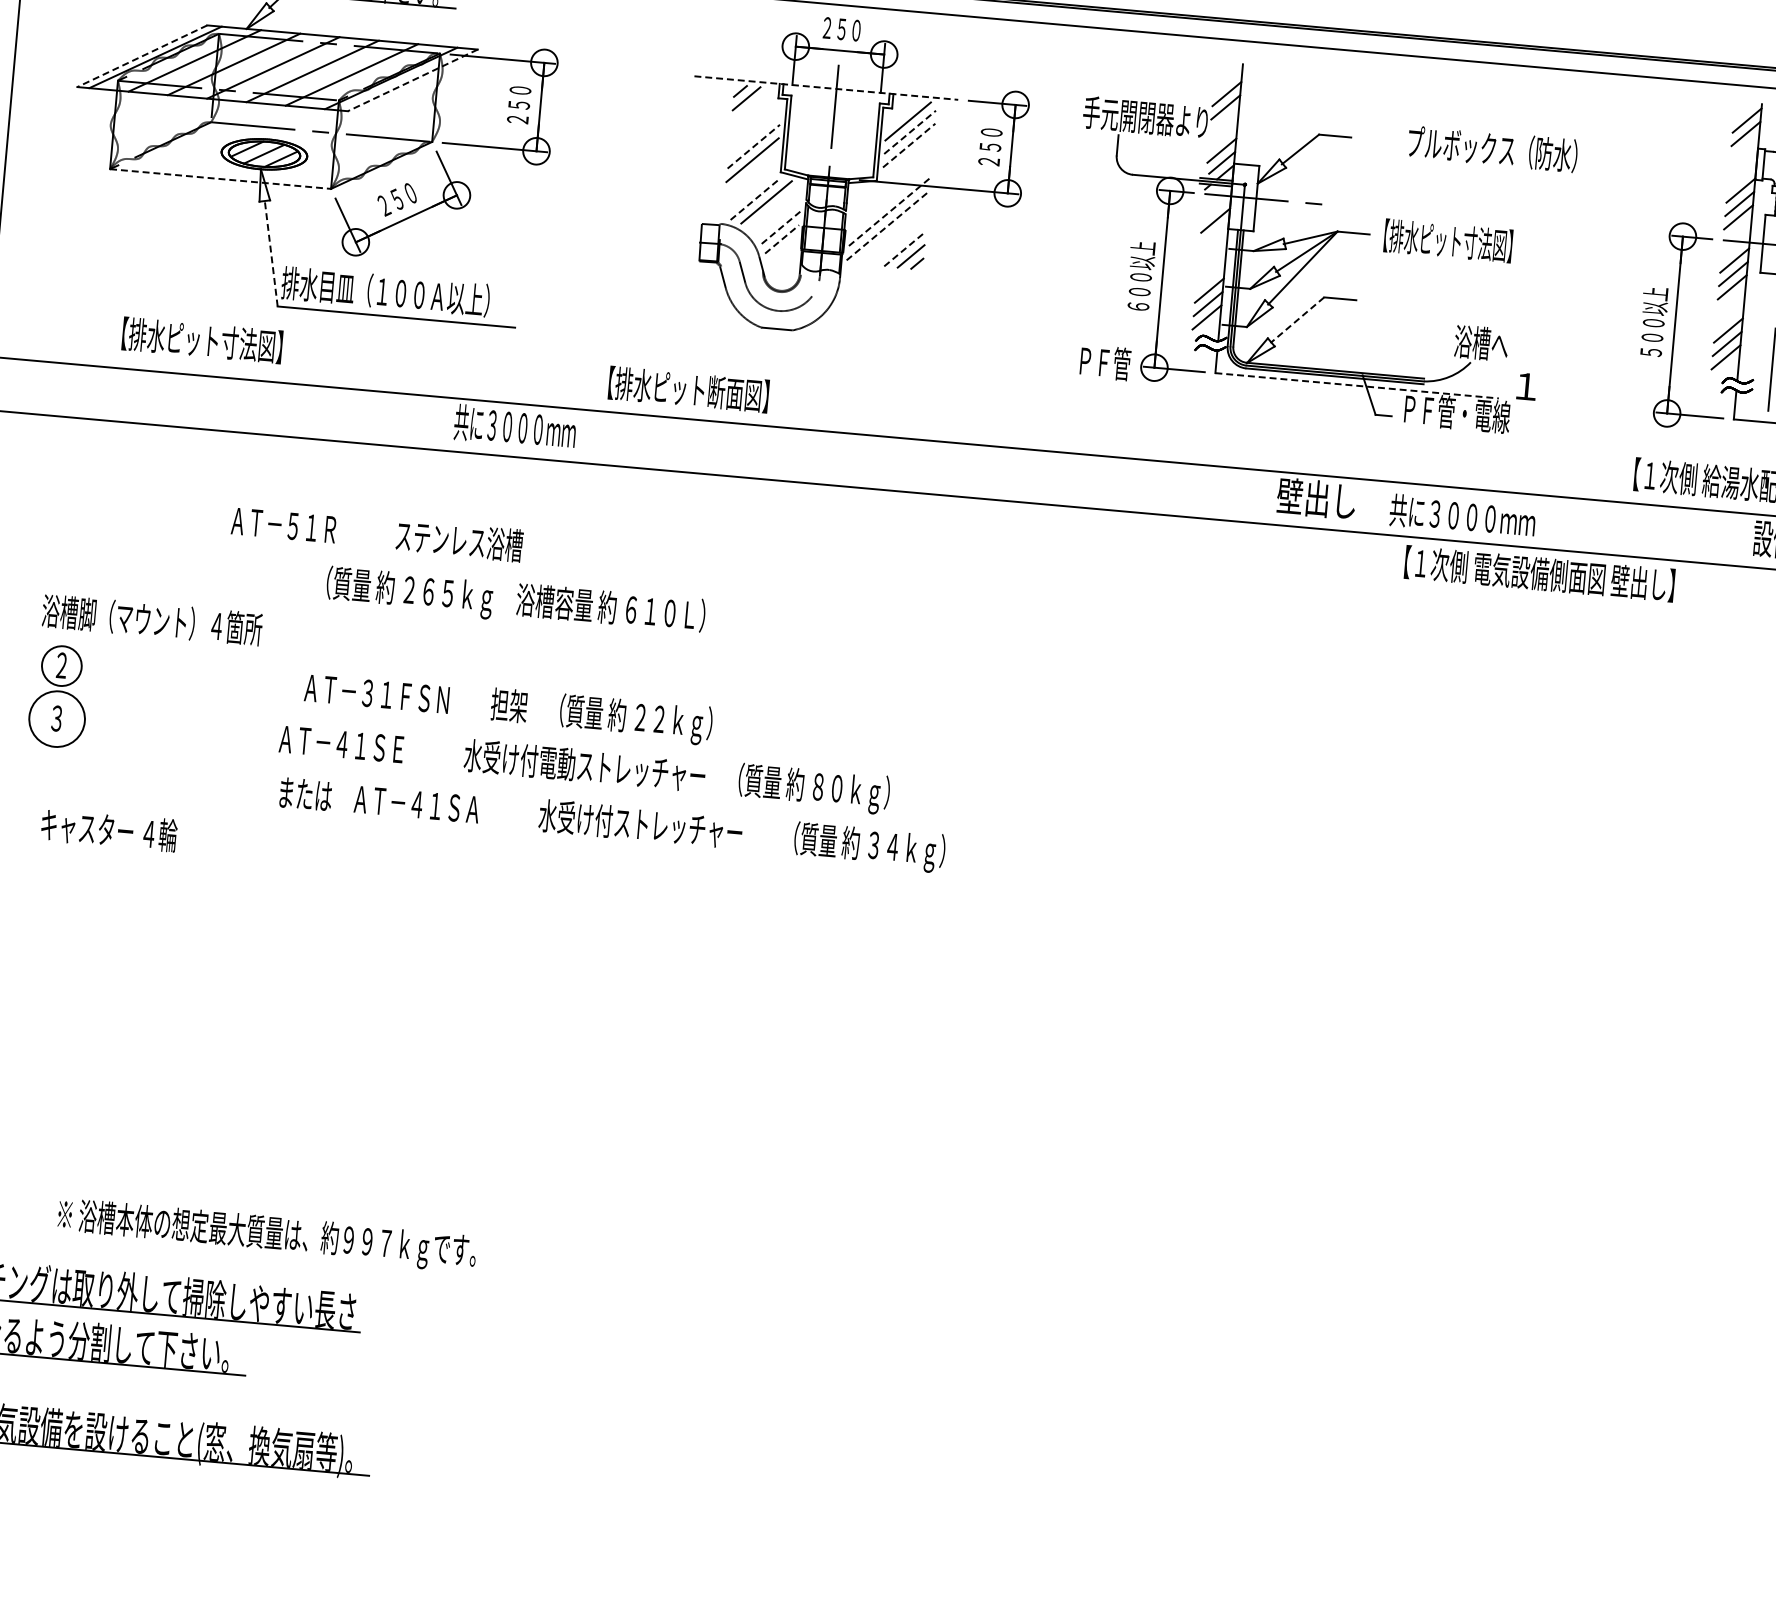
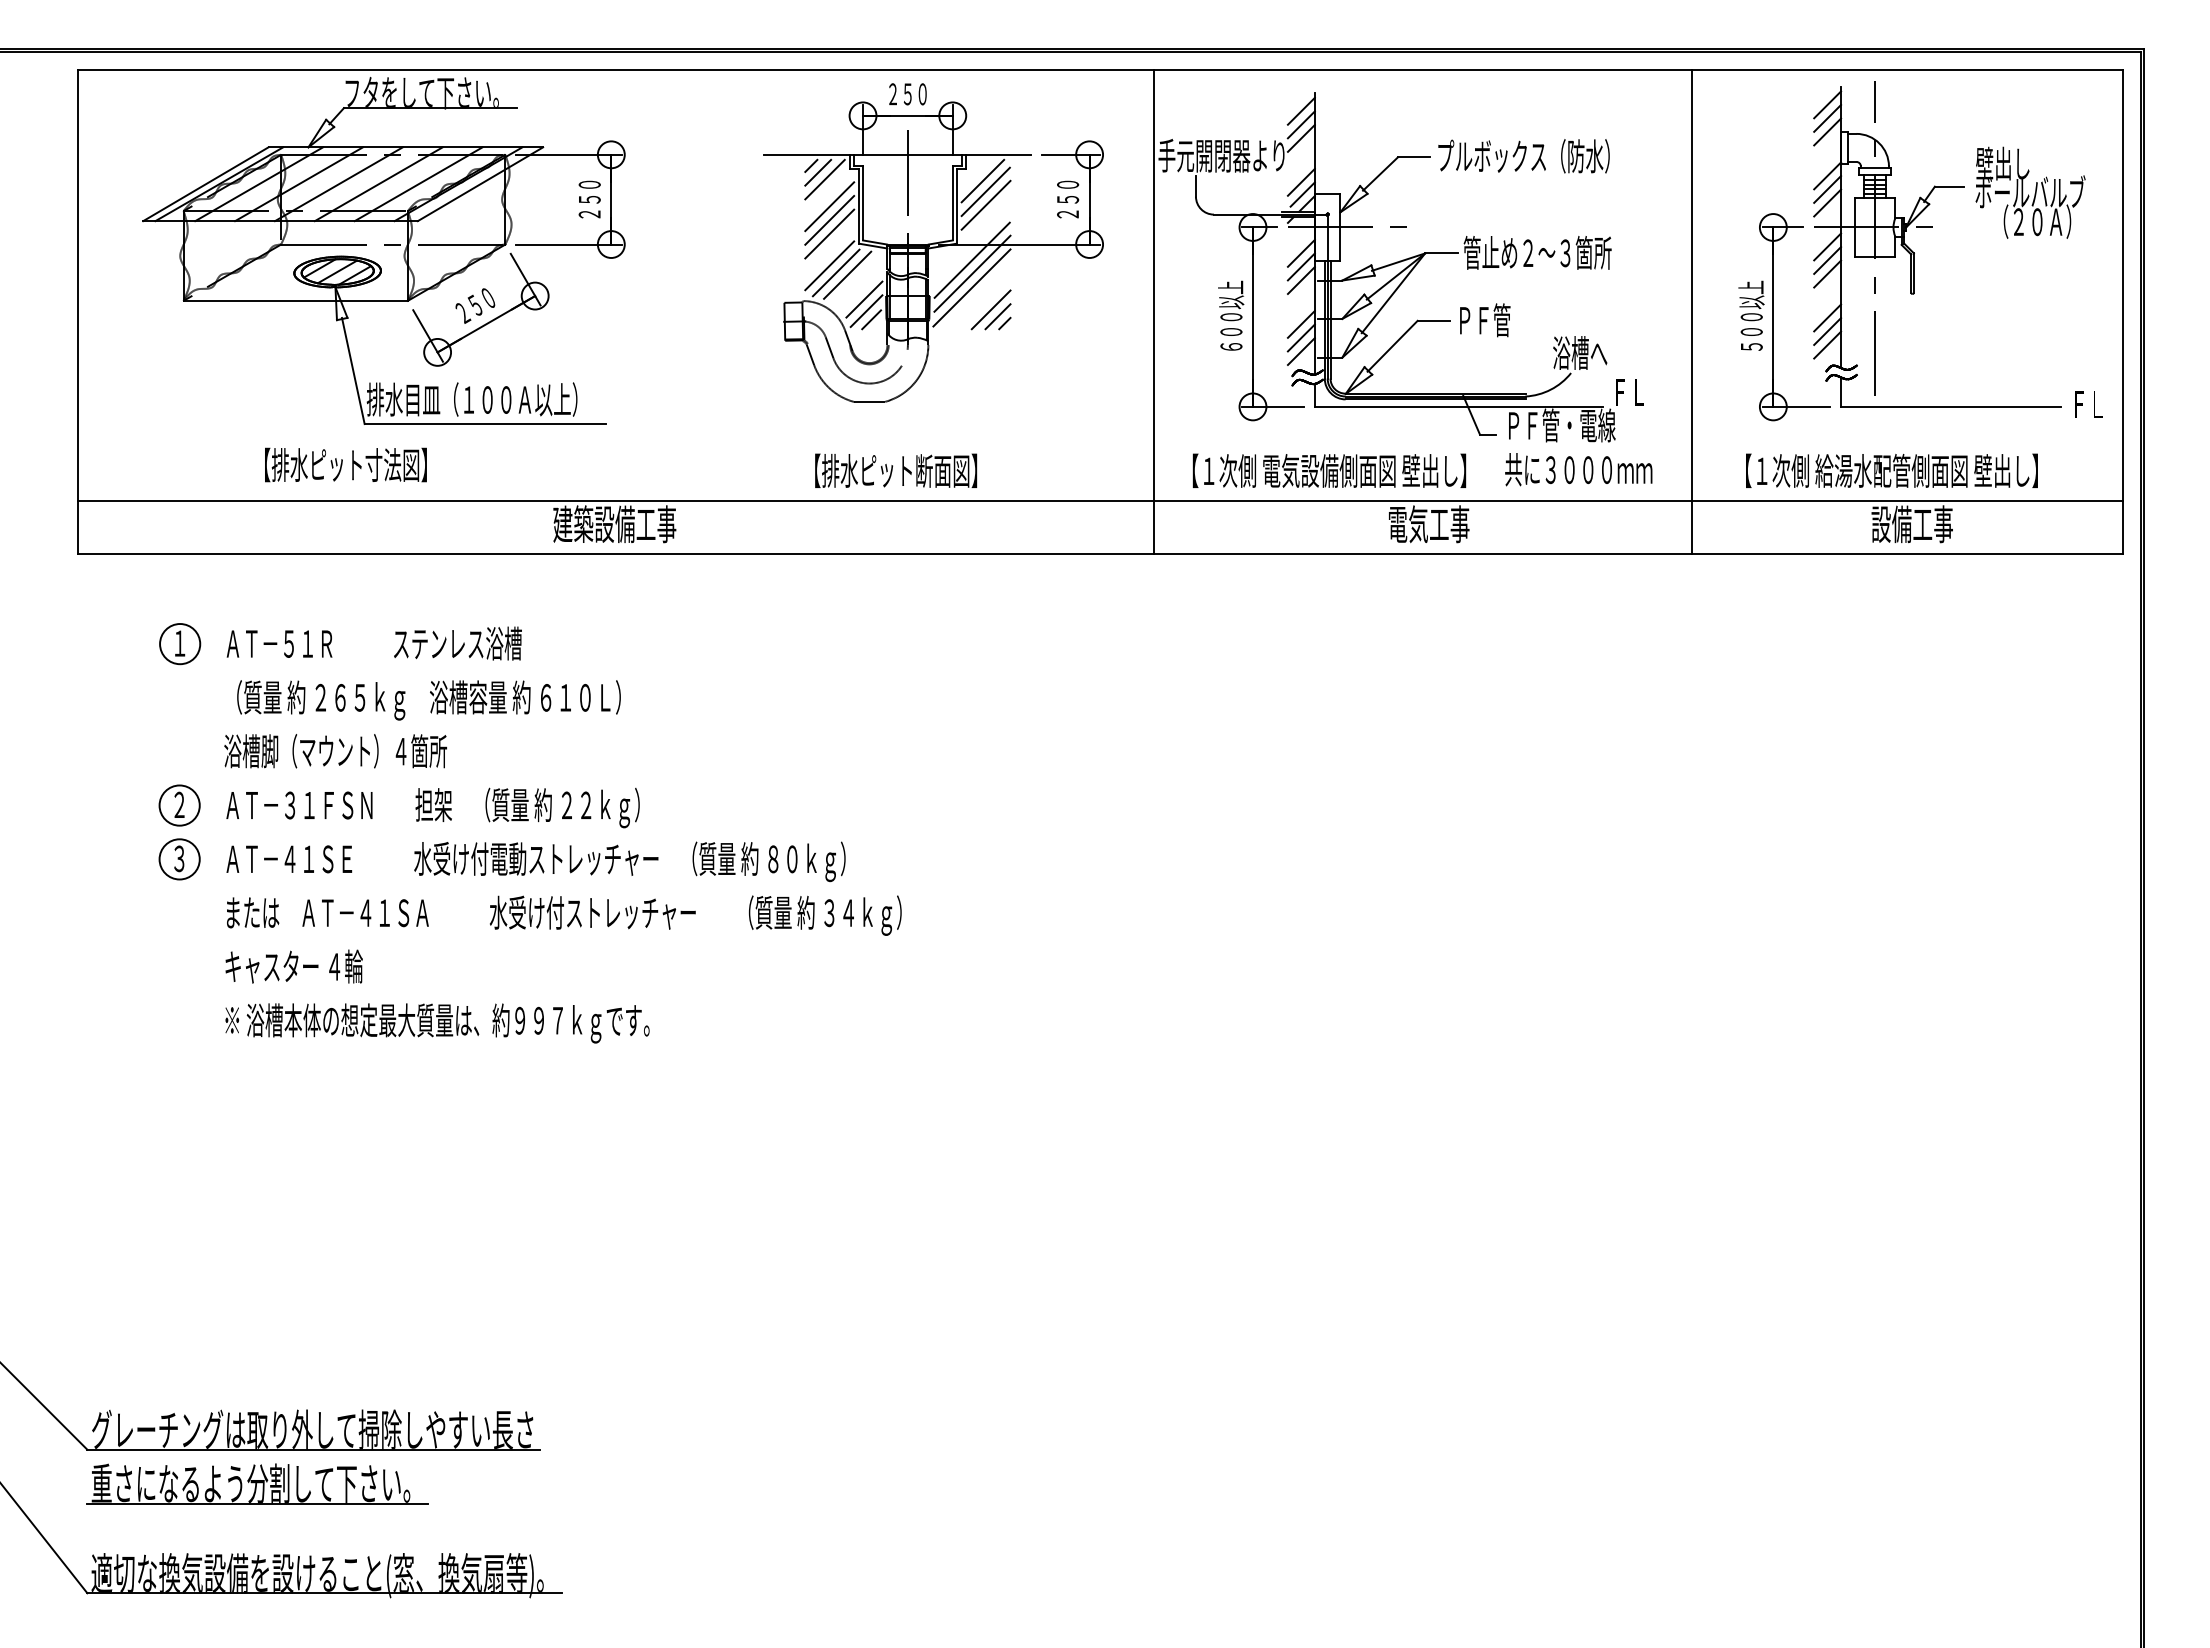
line: (141, 56) -> (205, 184), dashed -> solid
line: (1227, 79) -> (1300, 110), added
line: (412, 80) -> (480, 184), dashed -> solid
line: (826, 87) -> (897, 154), dashed -> solid
line: (752, 105) -> (824, 179), added
line: (910, 132) -> (986, 191), dashed -> solid
line: (754, 133) -> (829, 206), added
line: (909, 145) -> (986, 205), dashed -> solid
line: (753, 146) -> (829, 220), dashed -> solid
line: (1744, 146) -> (1827, 131), added
text: (1492, 149) -> (1523, 156), moved
line: (221, 178) -> (296, 300), dashed -> solid
line: (749, 191) -> (829, 265), added
line: (890, 197) -> (971, 259), added
line: (755, 198) -> (836, 272), dashed -> solid
line: (889, 211) -> (972, 273), dashed -> solid
line: (888, 225) -> (972, 287), dashed -> solid
line: (781, 227) -> (864, 299), dashed -> solid
line: (1213, 233) -> (1300, 266), added
line: (782, 238) -> (866, 310), dashed -> solid
text: (1448, 240) -> (1537, 252), 【排水ピット寸法図】 -> 管止め２～３箇所
line: (1212, 247) -> (1300, 280), added
line: (786, 248) -> (871, 319), added
line: (905, 248) -> (991, 309), dashed -> solid
line: (271, 252) -> (353, 370), dashed -> solid
line: (1065, 265) -> (1154, 311), added
line: (1595, 312) -> (1692, 311), added
line: (1297, 320) -> (1392, 346), dashed -> solid
text: (202, 339) -> (345, 464), moved
text: (1105, 362) -> (1485, 320), moved
line: (1356, 385) -> (1458, 406), dashed -> solid
text: (1526, 386) -> (1629, 392), １ -> ＦＬ
text: (689, 389) -> (896, 470), moved
text: (515, 427) -> (614, 524), 共に３０００ｍｍ -> 建築設備工事
text: (1317, 498) -> (1428, 524), 壁出し -> 電気工事
part: (76, 507) -> (180, 644), added
text: (1462, 515) -> (1578, 469), moved
text: (376, 533) -> (373, 643), moved
text: (1539, 573) -> (1329, 470), moved
text: (515, 602) -> (428, 700), moved
text: (152, 620) -> (335, 751), moved
text: (507, 707) -> (432, 807), moved
circle: (56, 719) -> (179, 859), size x0.71
text: (583, 768) -> (535, 861), moved
text: (612, 824) -> (564, 915), moved
text: (108, 830) -> (293, 966), moved
text: (267, 1235) -> (437, 1023), moved

